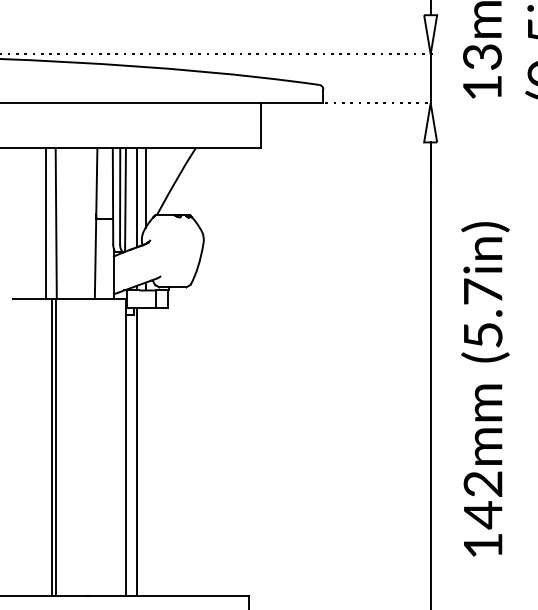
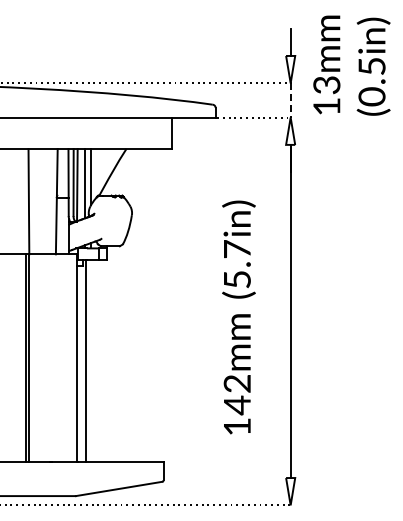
line: (430, 78) -> (290, 100), solid -> dashed
line: (45, 223) -> (21, 201), removed
text: (484, 389) -> (238, 317), moved

